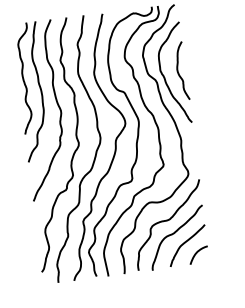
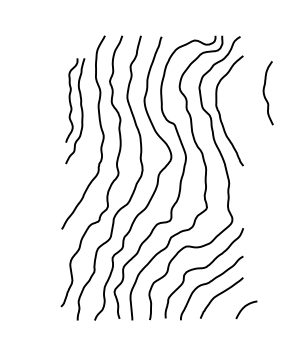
curve: (179, 73) -> (265, 95), moved
part: (32, 91) -> (75, 110), size x0.7
curve: (197, 253) -> (245, 307), moved

